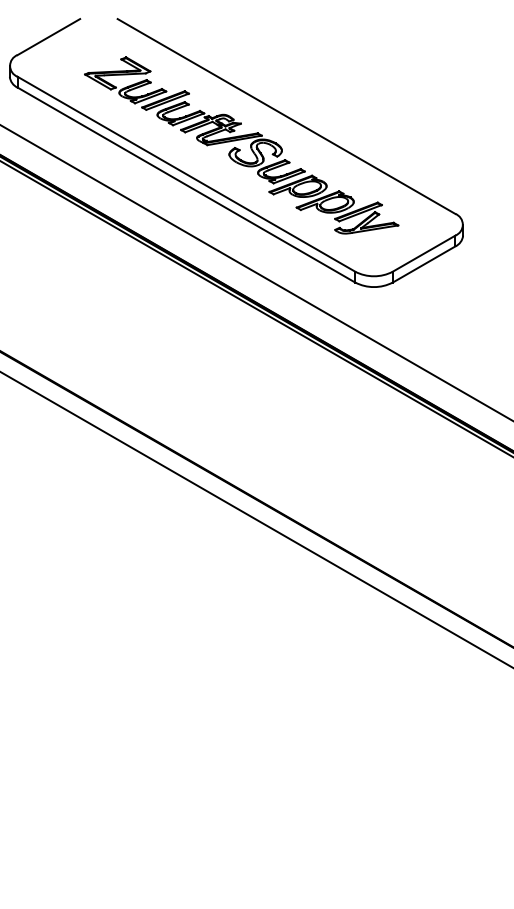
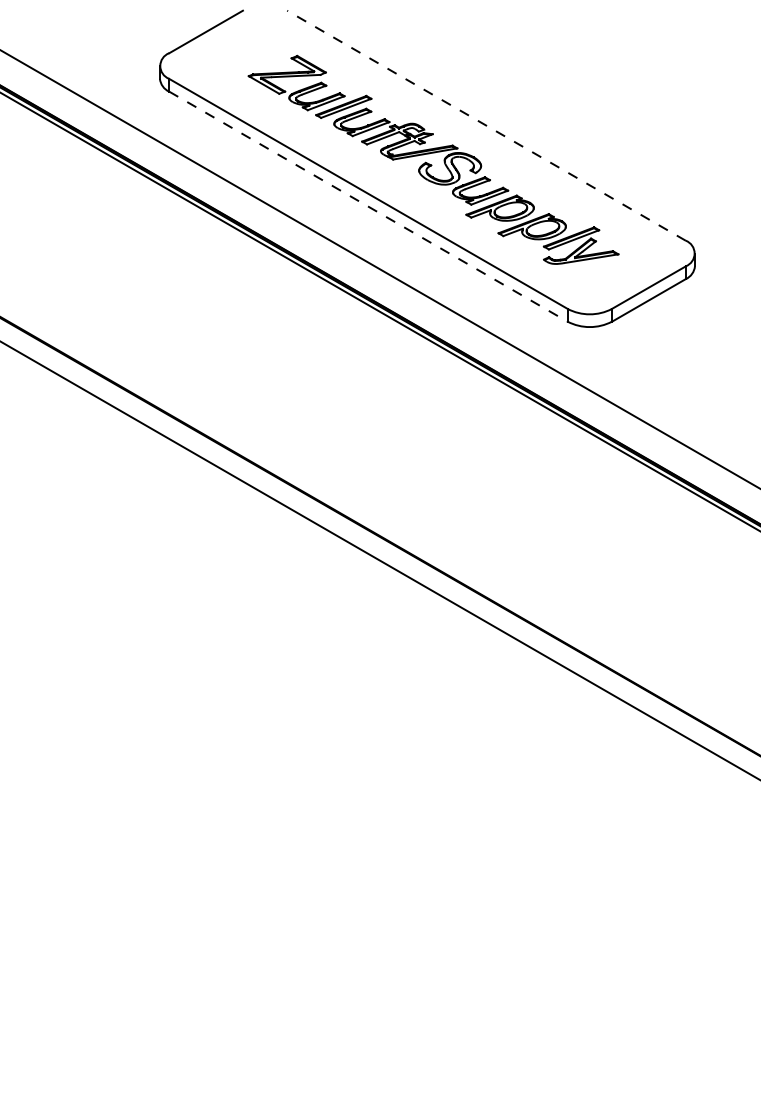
line: (286, 116) -> (486, 125), solid -> dashed
line: (186, 184) -> (368, 206), solid -> dashed

